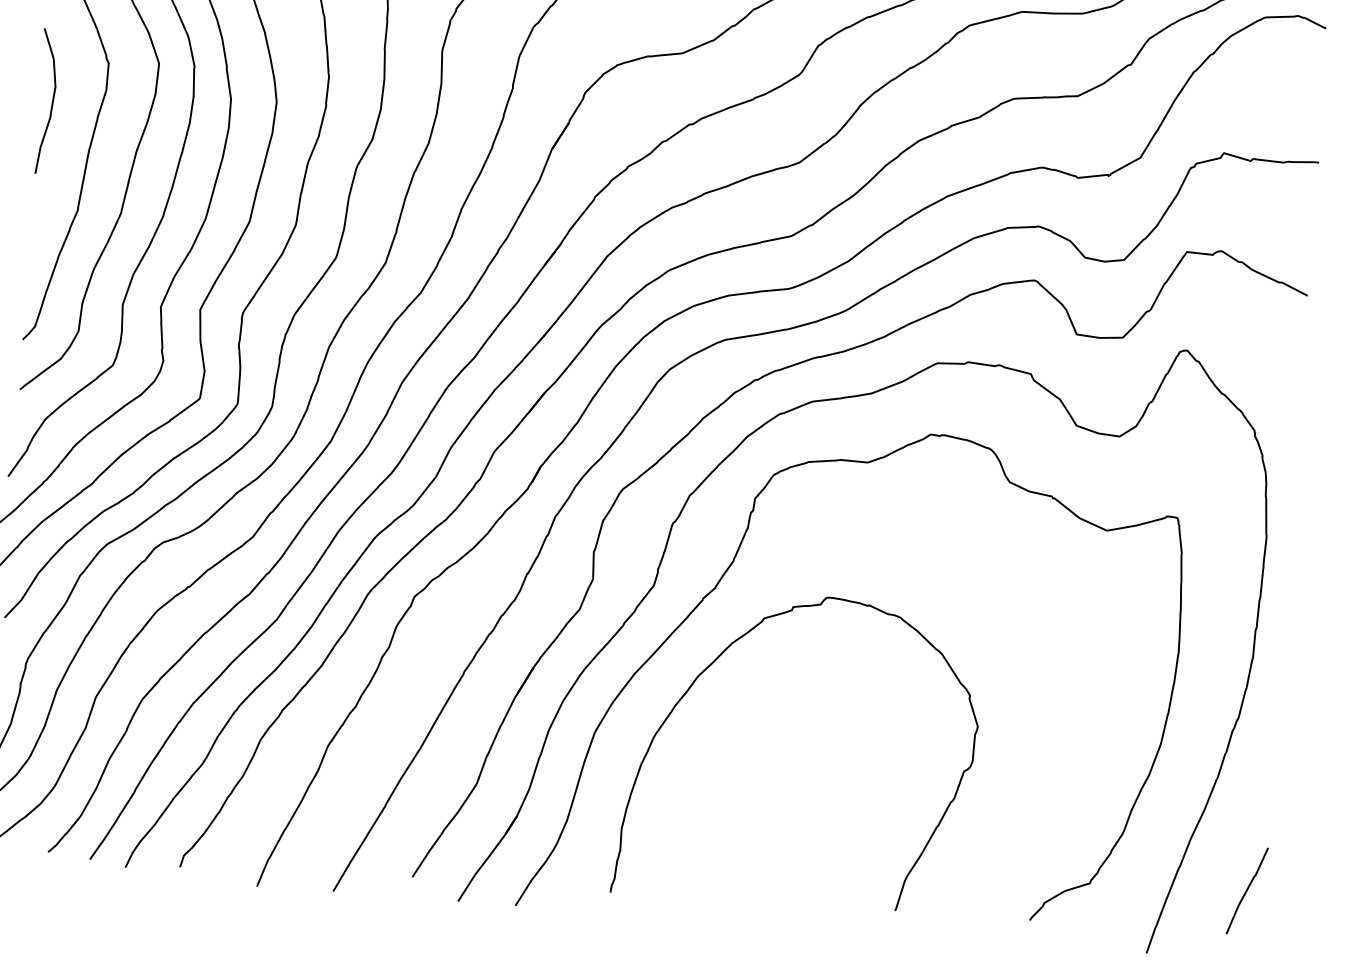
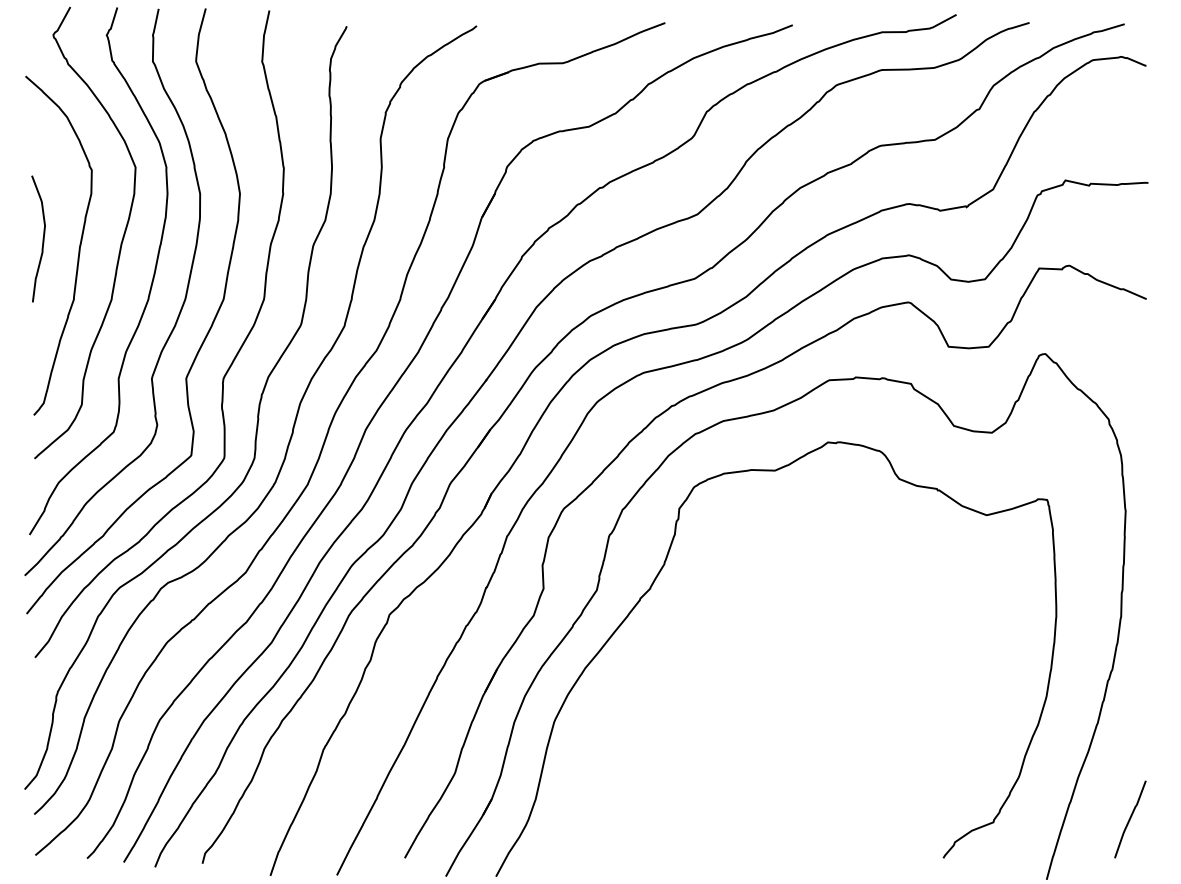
curve: (51, 101) -> (42, 238), moved
curve: (715, 662) -> (654, 653), removed

